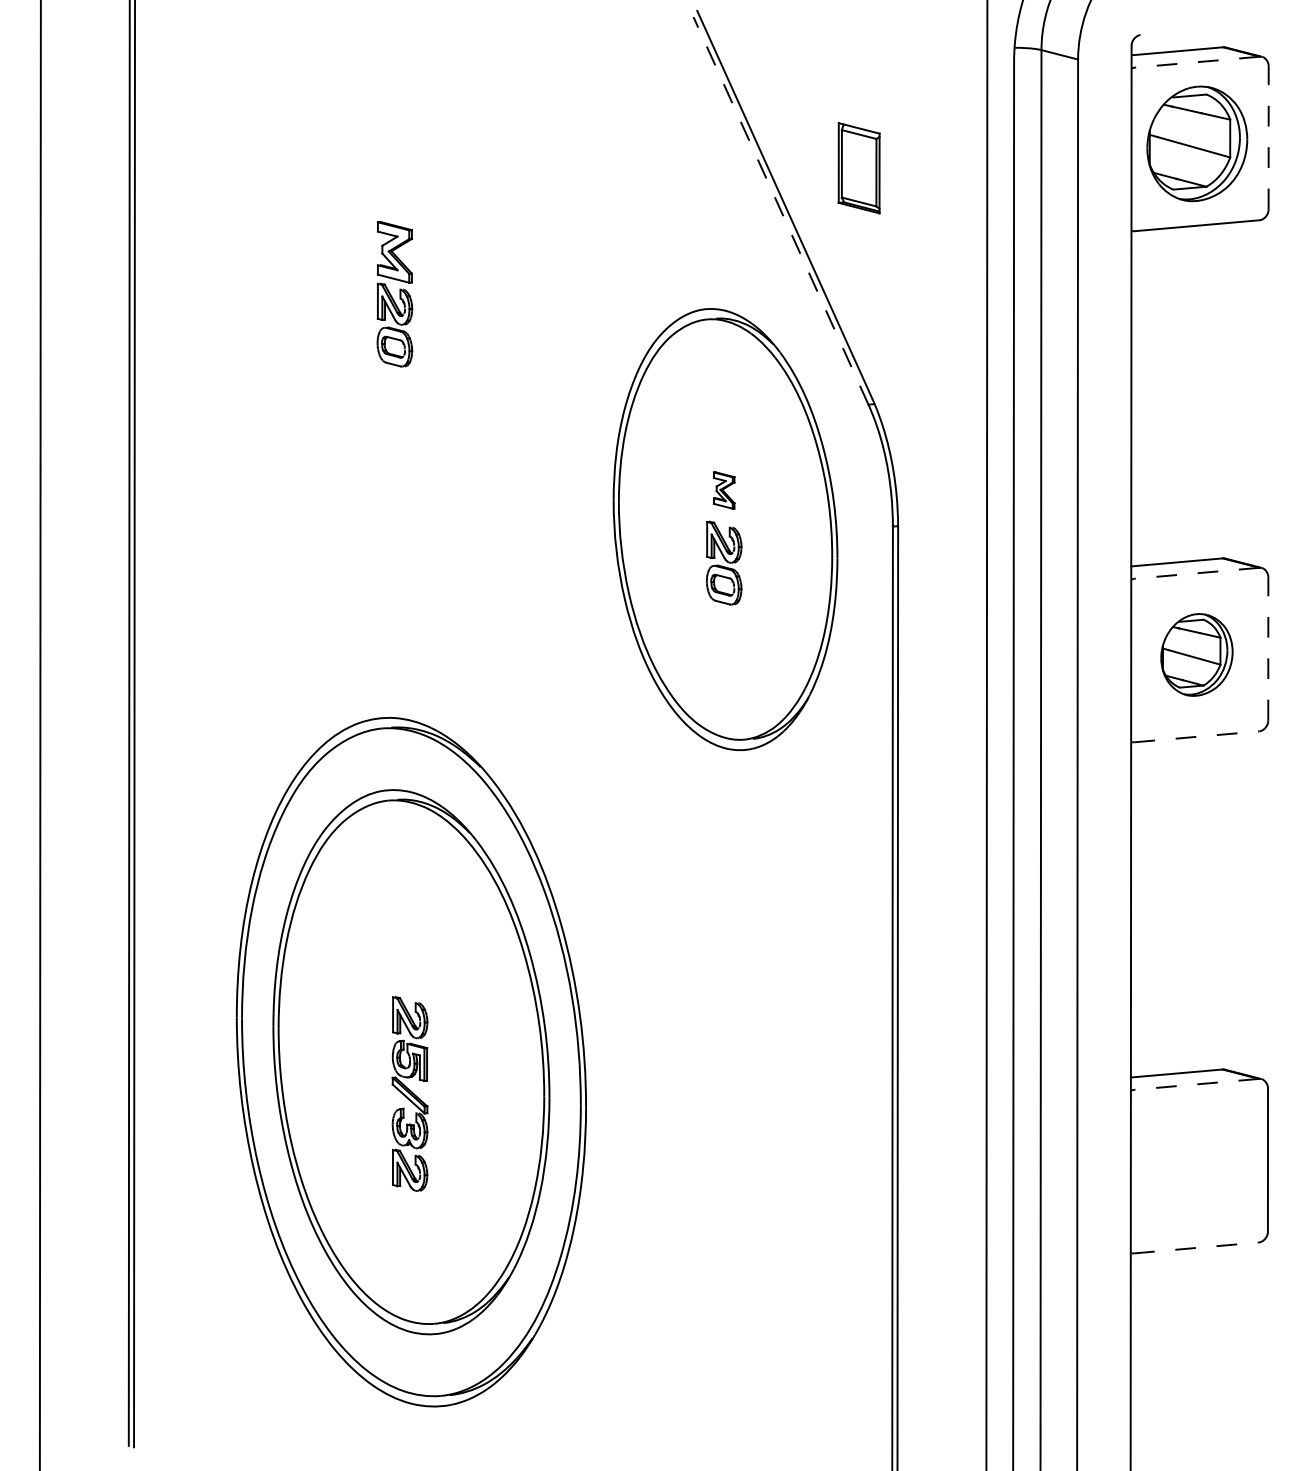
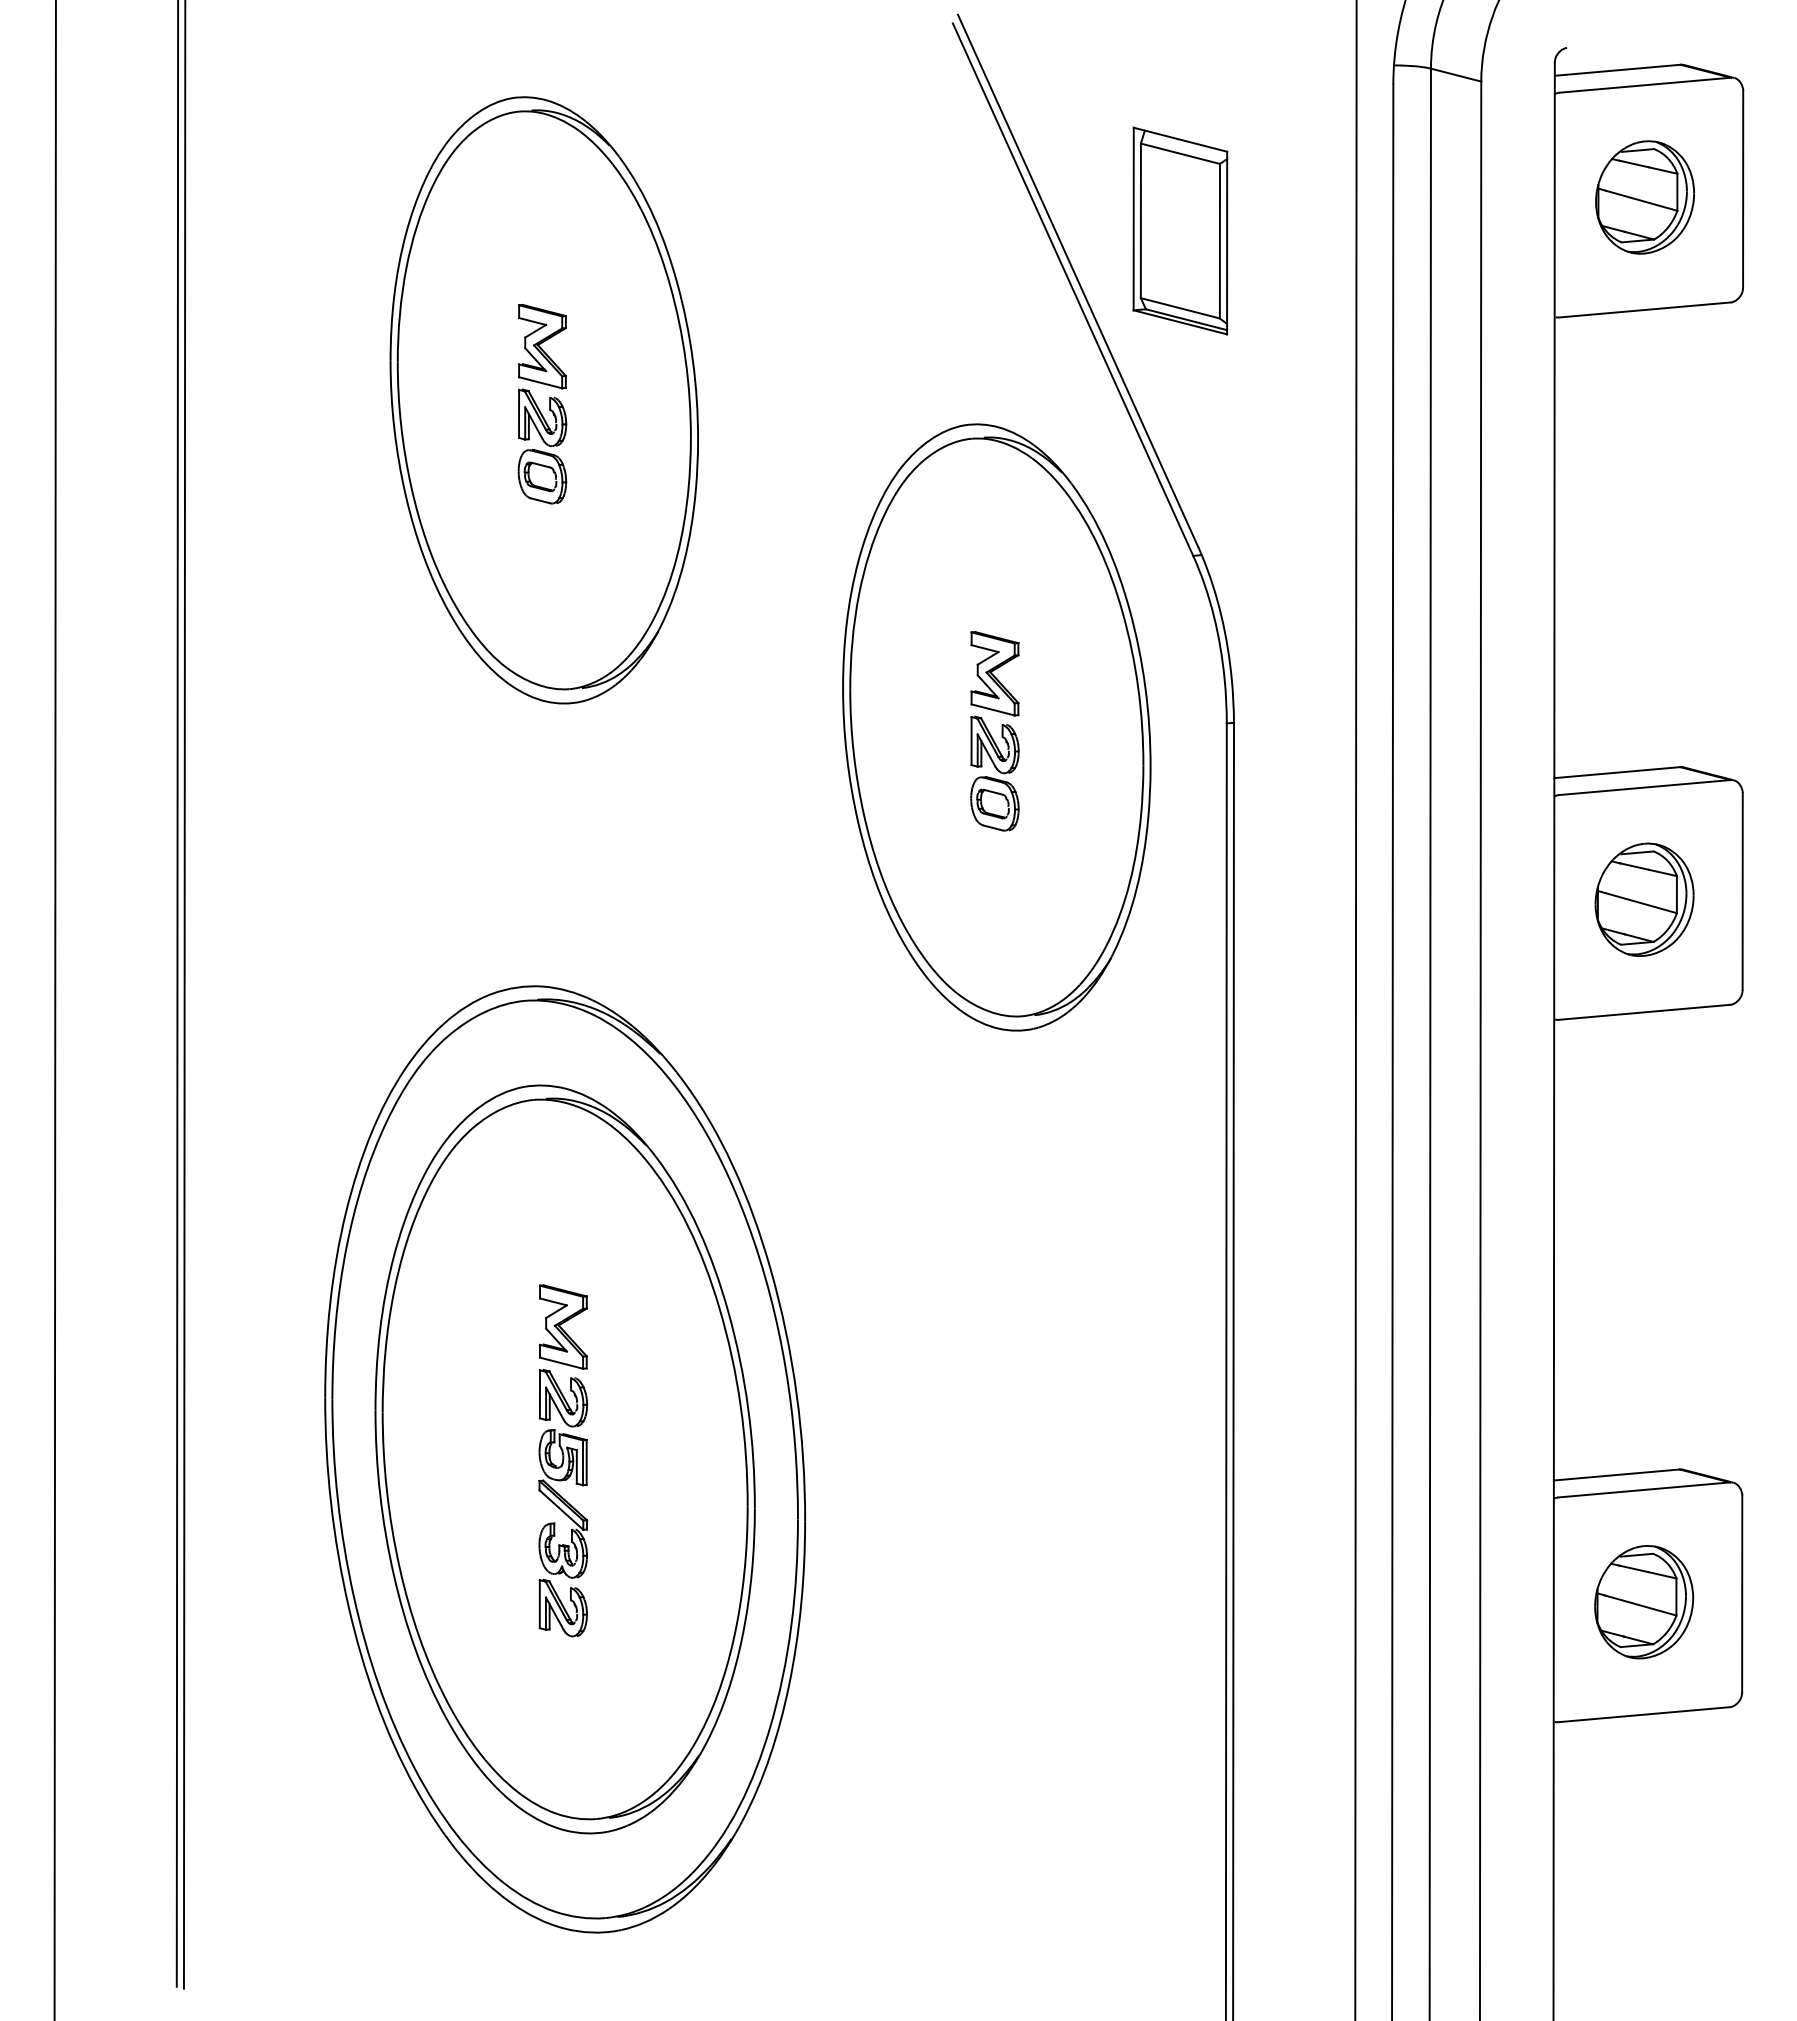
line: (1196, 62) -> (1644, 85), dashed -> solid
line: (1268, 137) -> (1743, 188), dashed -> solid
part: (1196, 143) -> (1644, 197), size x0.71
part: (859, 167) -> (1180, 230), size x1.67
line: (780, 210) -> (1072, 289), dashed -> solid
part: (395, 291) -> (543, 400), added
part: (723, 490) -> (994, 673), size x1.67
line: (1196, 573) -> (1644, 787), dashed -> solid
line: (1268, 648) -> (1742, 890), dashed -> solid
line: (1197, 736) -> (1645, 1012), dashed -> solid
part: (410, 965) -> (563, 1326), added
line: (1196, 1084) -> (1643, 1489), dashed -> solid
part: (1196, 1166) -> (1644, 1602), added
line: (1196, 1247) -> (1644, 1714), dashed -> solid

